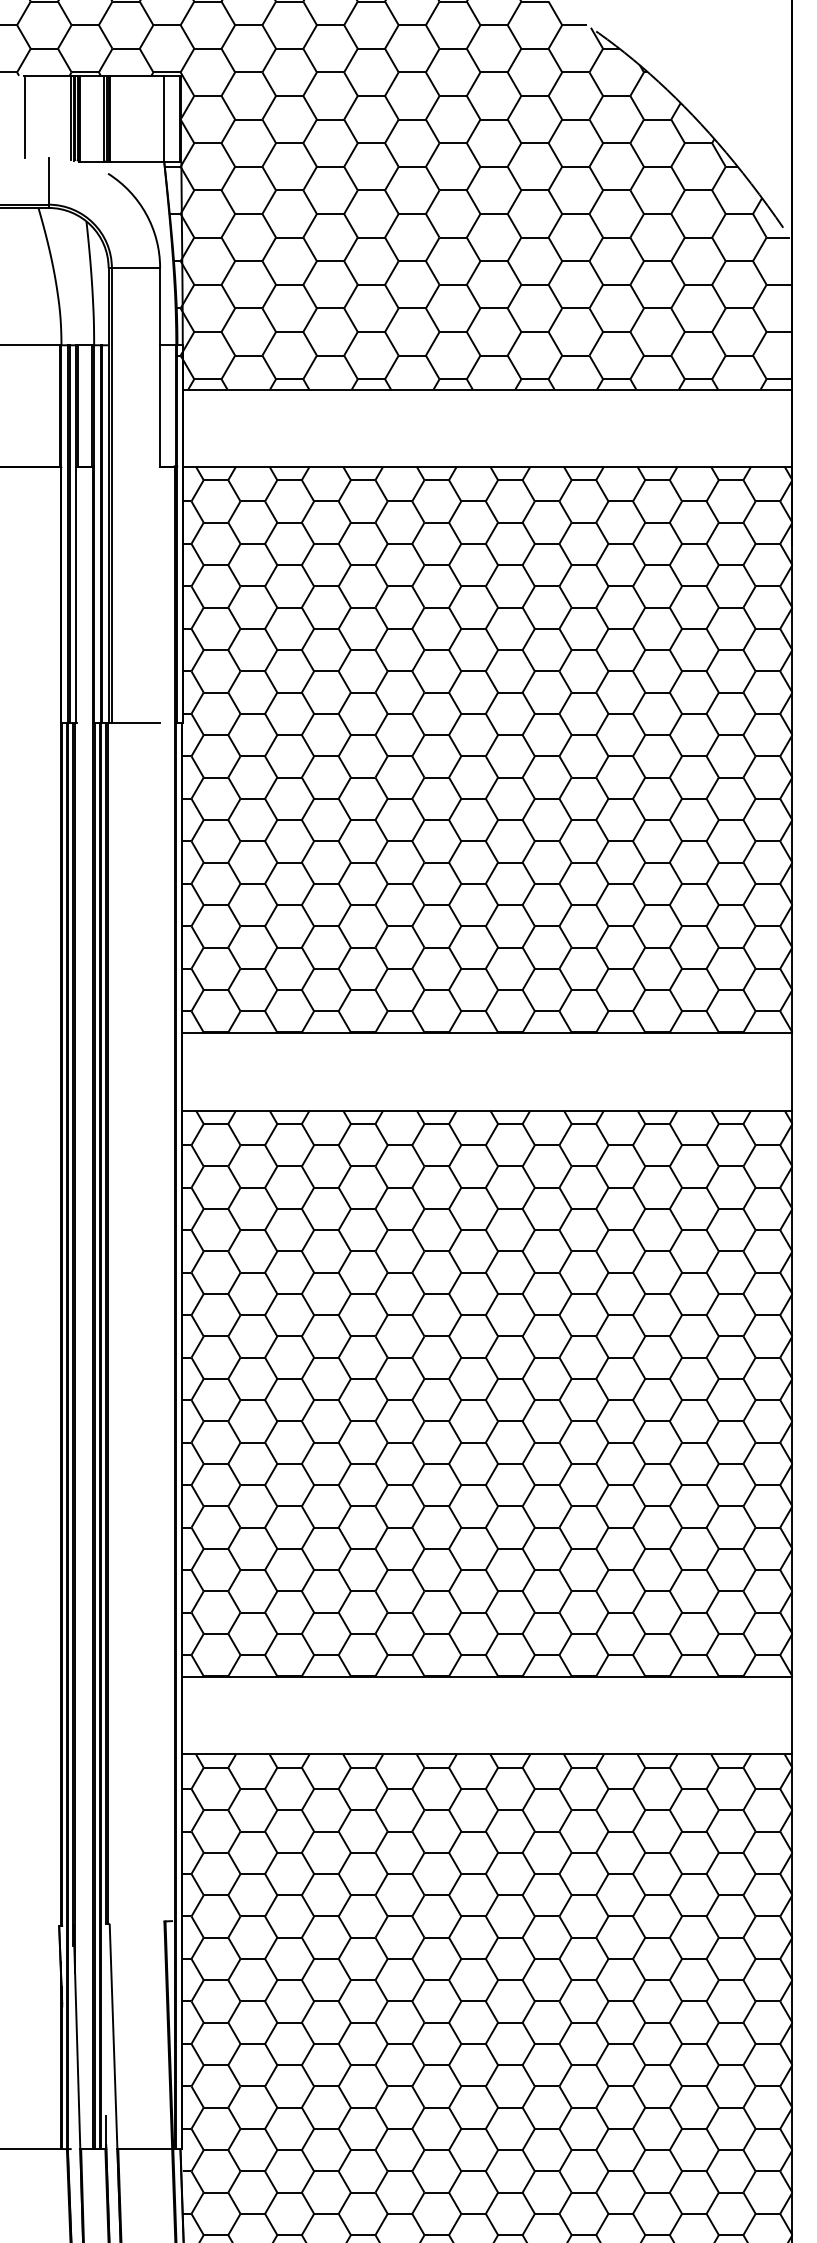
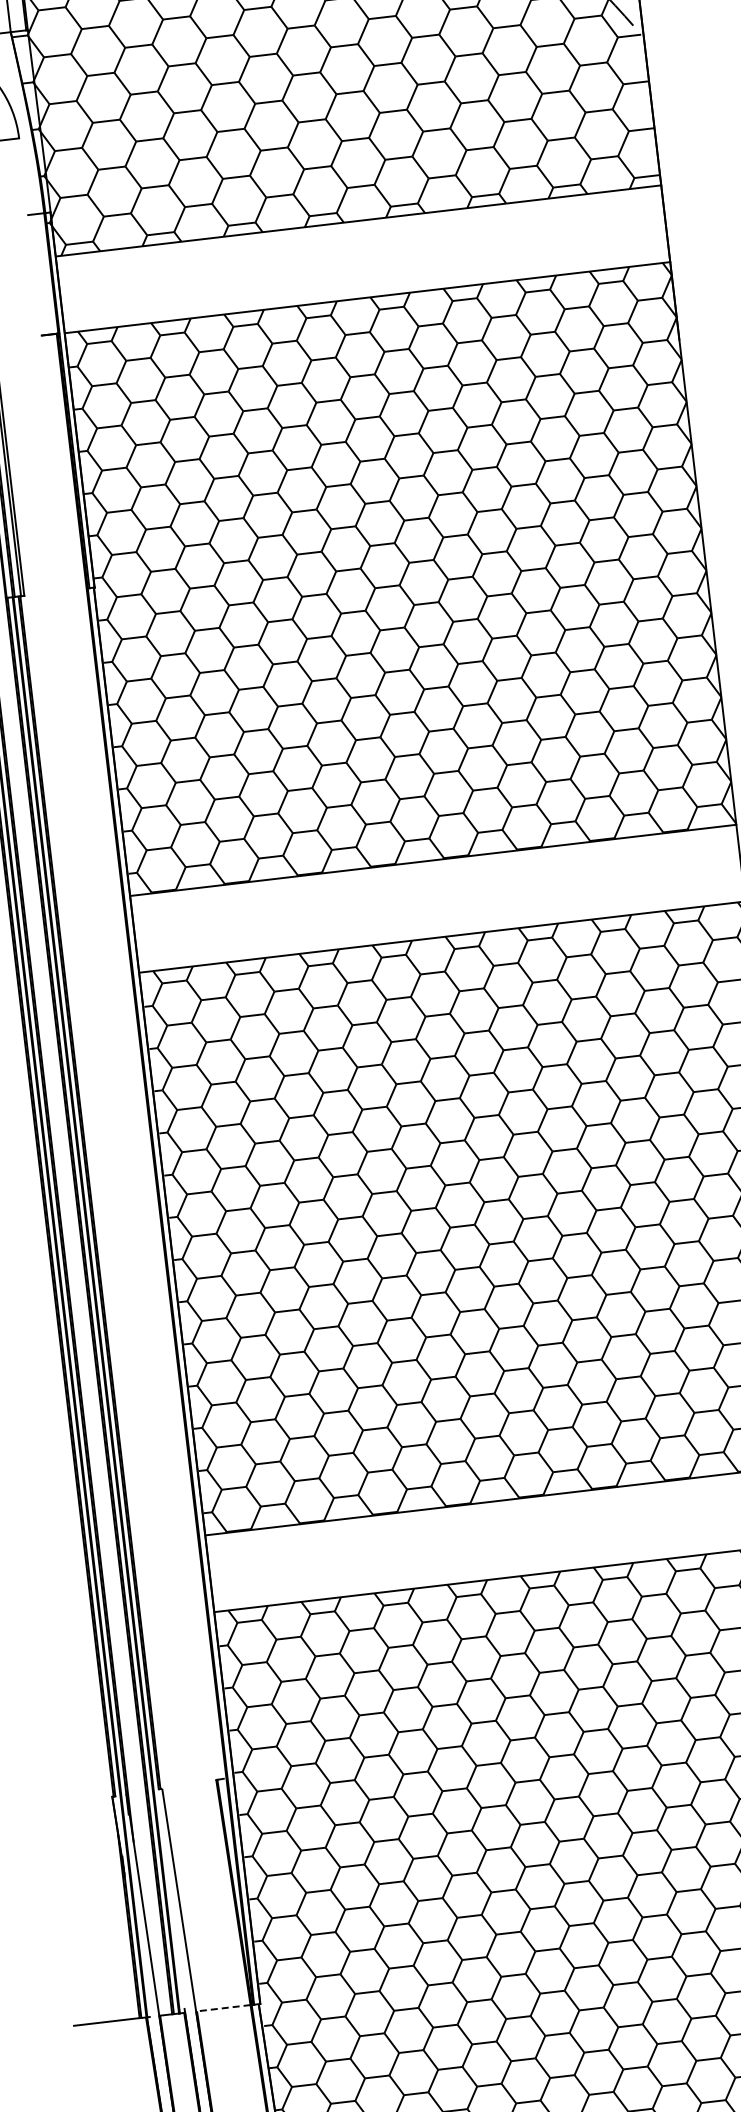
line: (160, 367) -> (31, 237), removed
line: (135, 723) -> (47, 593), removed
line: (106, 2131) -> (183, 1995), removed
line: (144, 2148) -> (223, 2007), solid -> dashed

